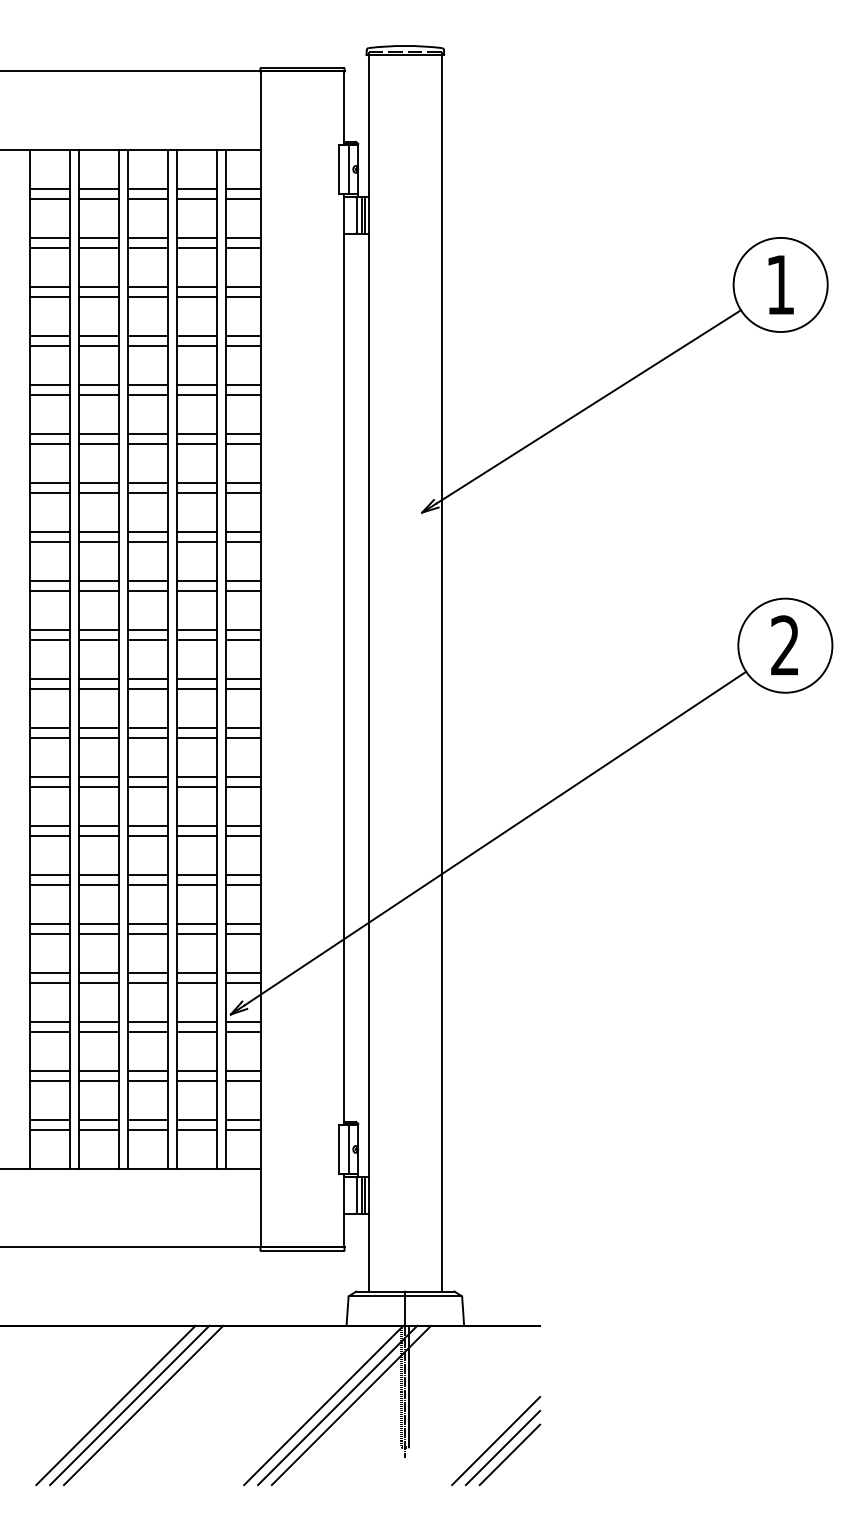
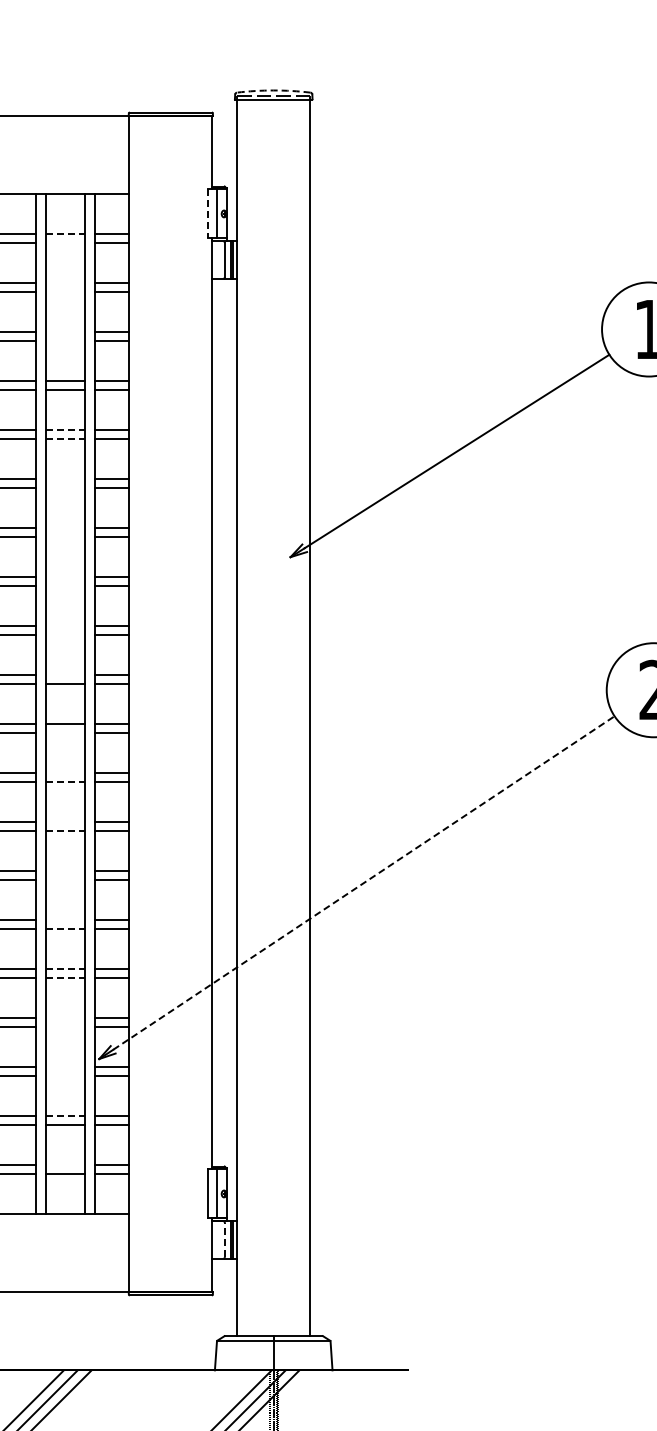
arc: (405, 45) -> (273, 90), solid -> dashed
line: (339, 169) -> (207, 214), solid -> dashed
line: (197, 189) -> (65, 234), solid -> dashed
line: (196, 198) -> (64, 243), removed
line: (196, 238) -> (64, 283), removed
line: (196, 247) -> (64, 292), removed
line: (196, 287) -> (64, 332), removed
line: (196, 296) -> (64, 341), removed
line: (197, 385) -> (65, 430), solid -> dashed
line: (197, 394) -> (65, 439), solid -> dashed
line: (196, 434) -> (64, 479), removed
line: (196, 443) -> (64, 488), removed
line: (196, 483) -> (64, 528), removed
line: (196, 492) -> (64, 537), removed
line: (196, 532) -> (64, 577), removed
line: (196, 541) -> (64, 586), removed
line: (196, 581) -> (64, 626), removed
line: (196, 590) -> (64, 635), removed
line: (196, 630) -> (64, 675), removed
line: (196, 688) -> (64, 733), removed
line: (196, 728) -> (64, 773), removed
line: (197, 737) -> (65, 782), solid -> dashed
line: (196, 777) -> (64, 822), removed
line: (197, 786) -> (65, 831), solid -> dashed
line: (196, 826) -> (64, 871), removed
line: (196, 835) -> (64, 880), removed
line: (495, 838) -> (363, 883), solid -> dashed
line: (196, 875) -> (64, 920), removed
line: (197, 884) -> (65, 929), solid -> dashed
line: (197, 924) -> (65, 969), solid -> dashed
line: (197, 933) -> (65, 978), solid -> dashed
line: (196, 973) -> (64, 1018), removed
line: (196, 982) -> (64, 1027), removed
line: (196, 1022) -> (64, 1067), removed
line: (196, 1031) -> (64, 1076), removed
line: (197, 1071) -> (65, 1116), solid -> dashed
line: (196, 1120) -> (64, 1165), removed
line: (356, 1195) -> (224, 1240), solid -> dashed

